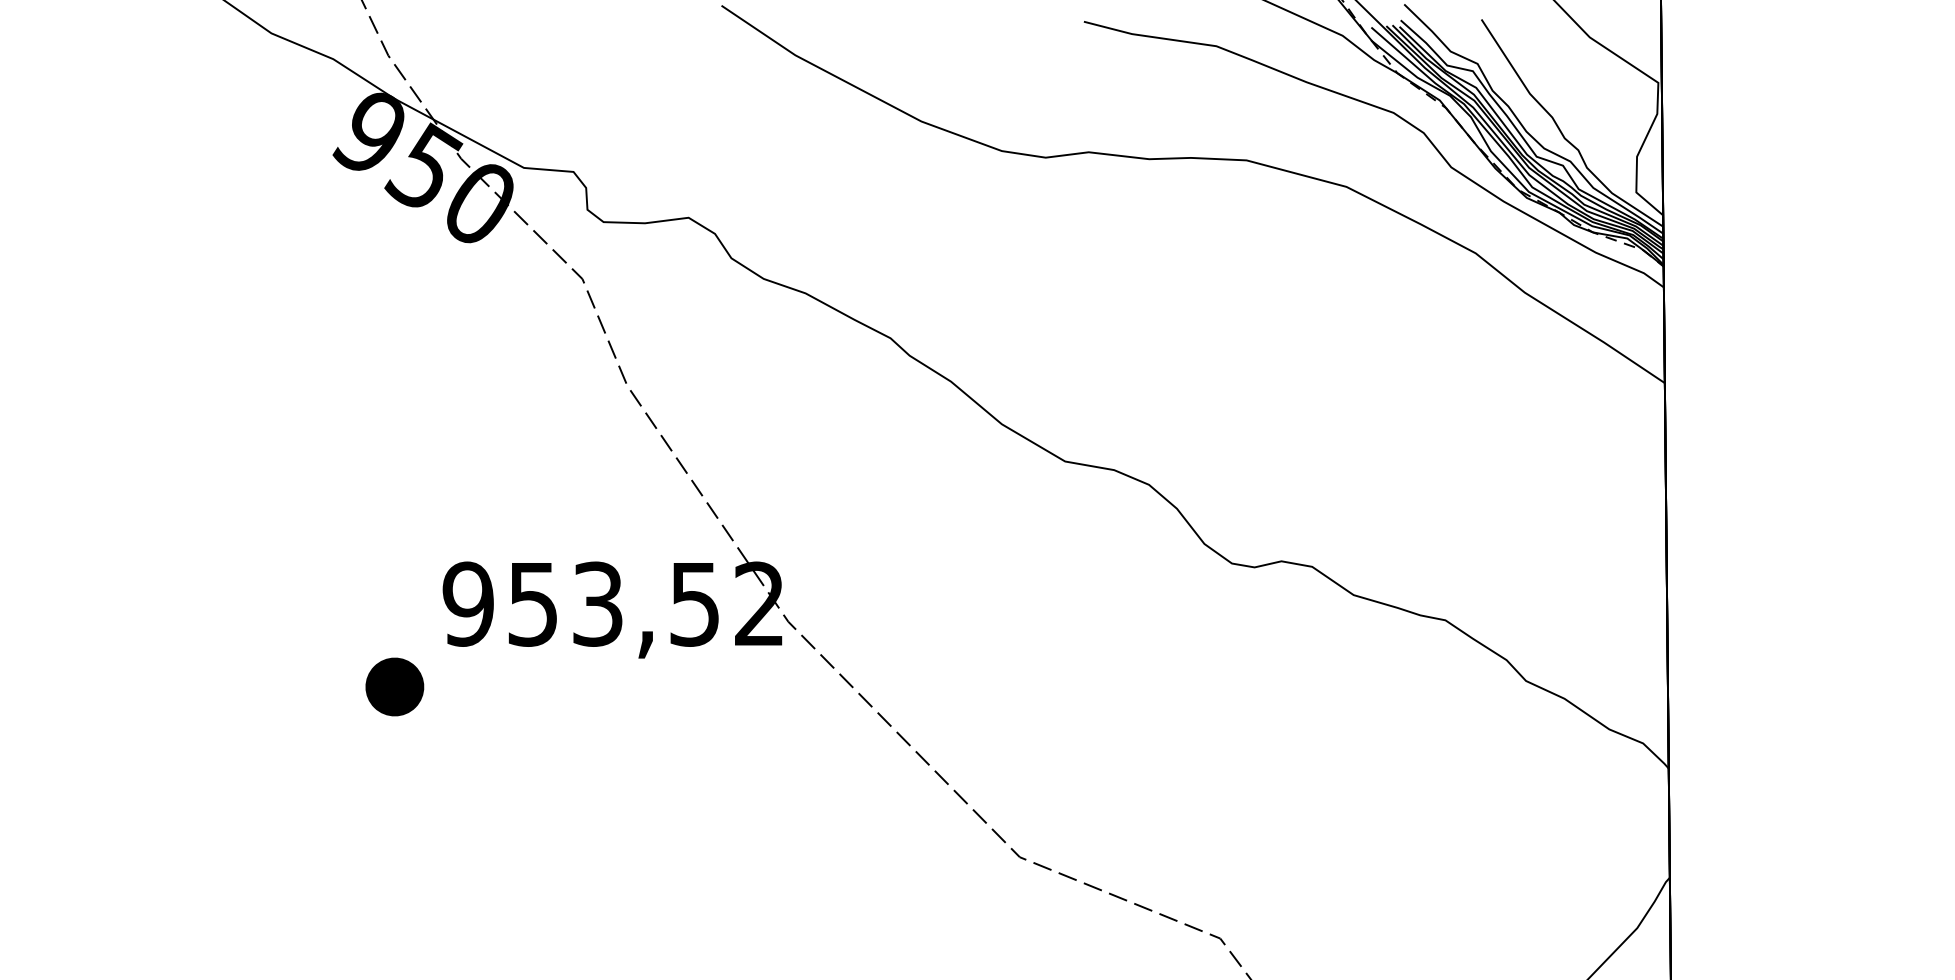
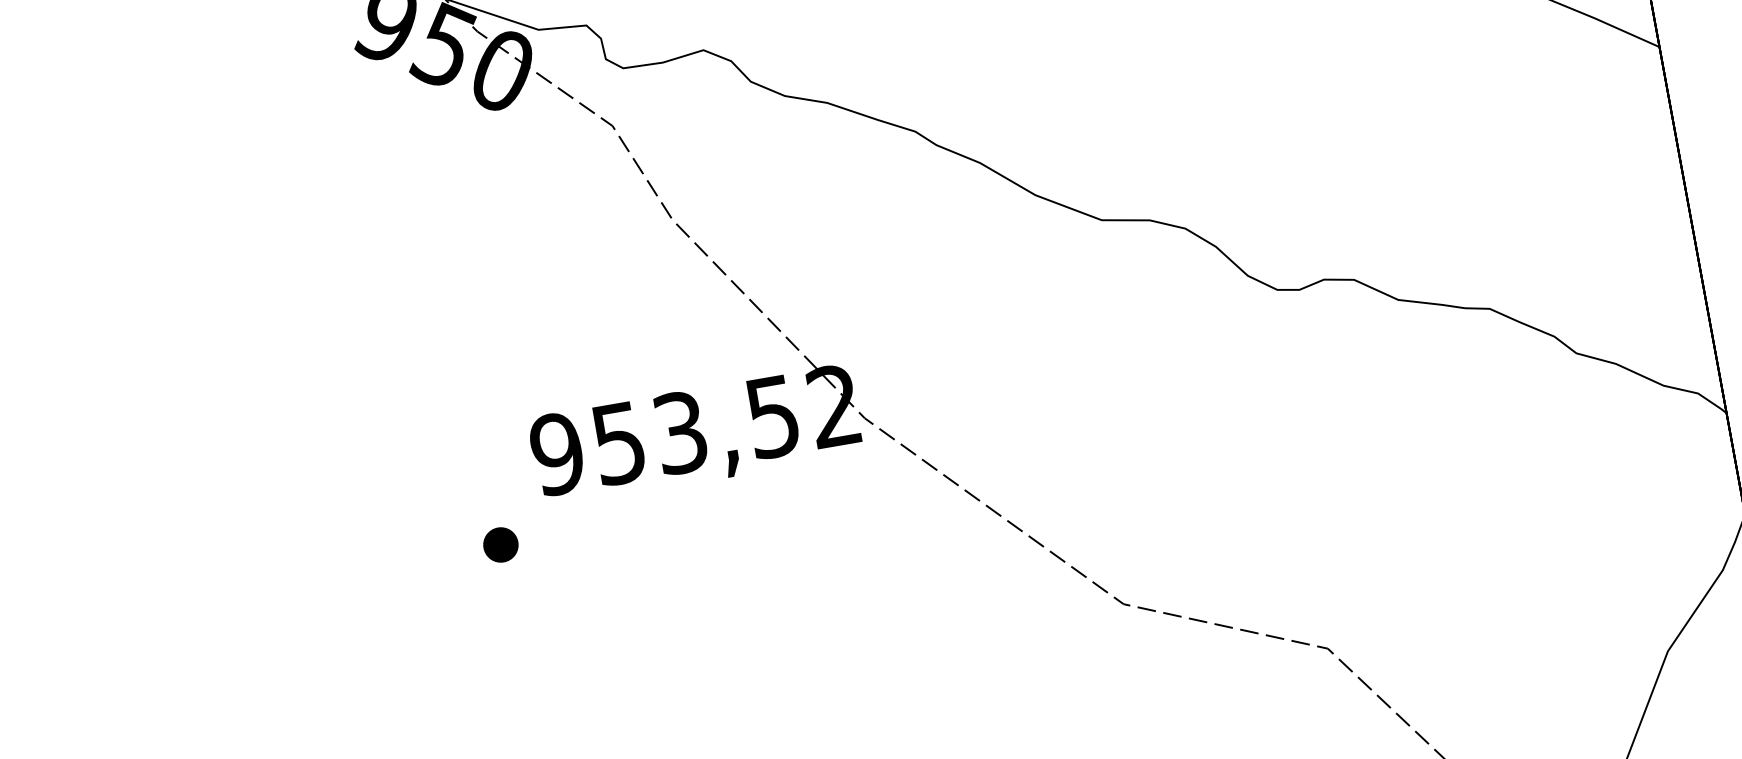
part: (394, 686) -> (500, 544), size x0.62

